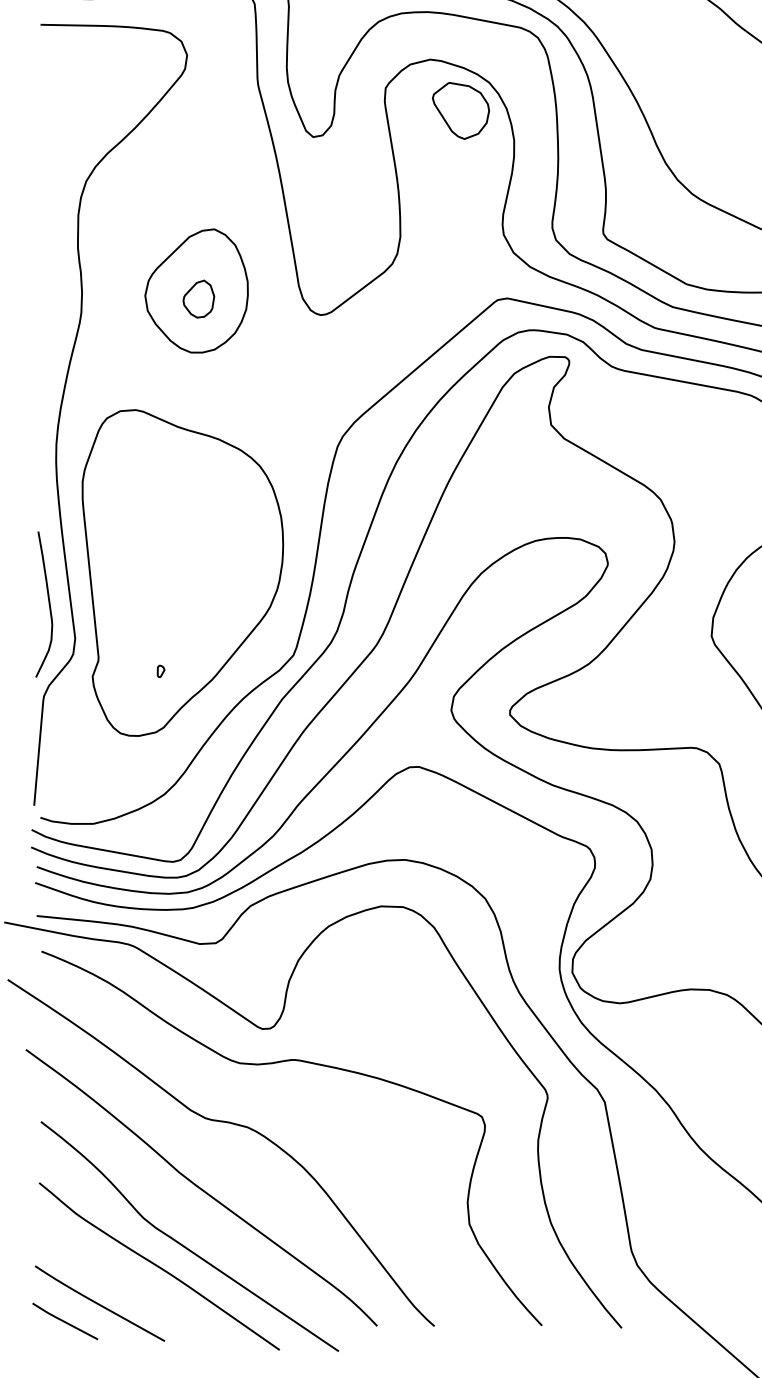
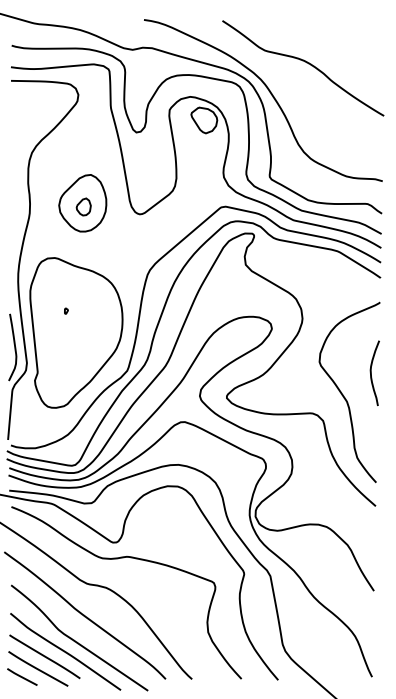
part: (161, 669) -> (66, 310), moved
line: (113, 1276) -> (44, 656), added

